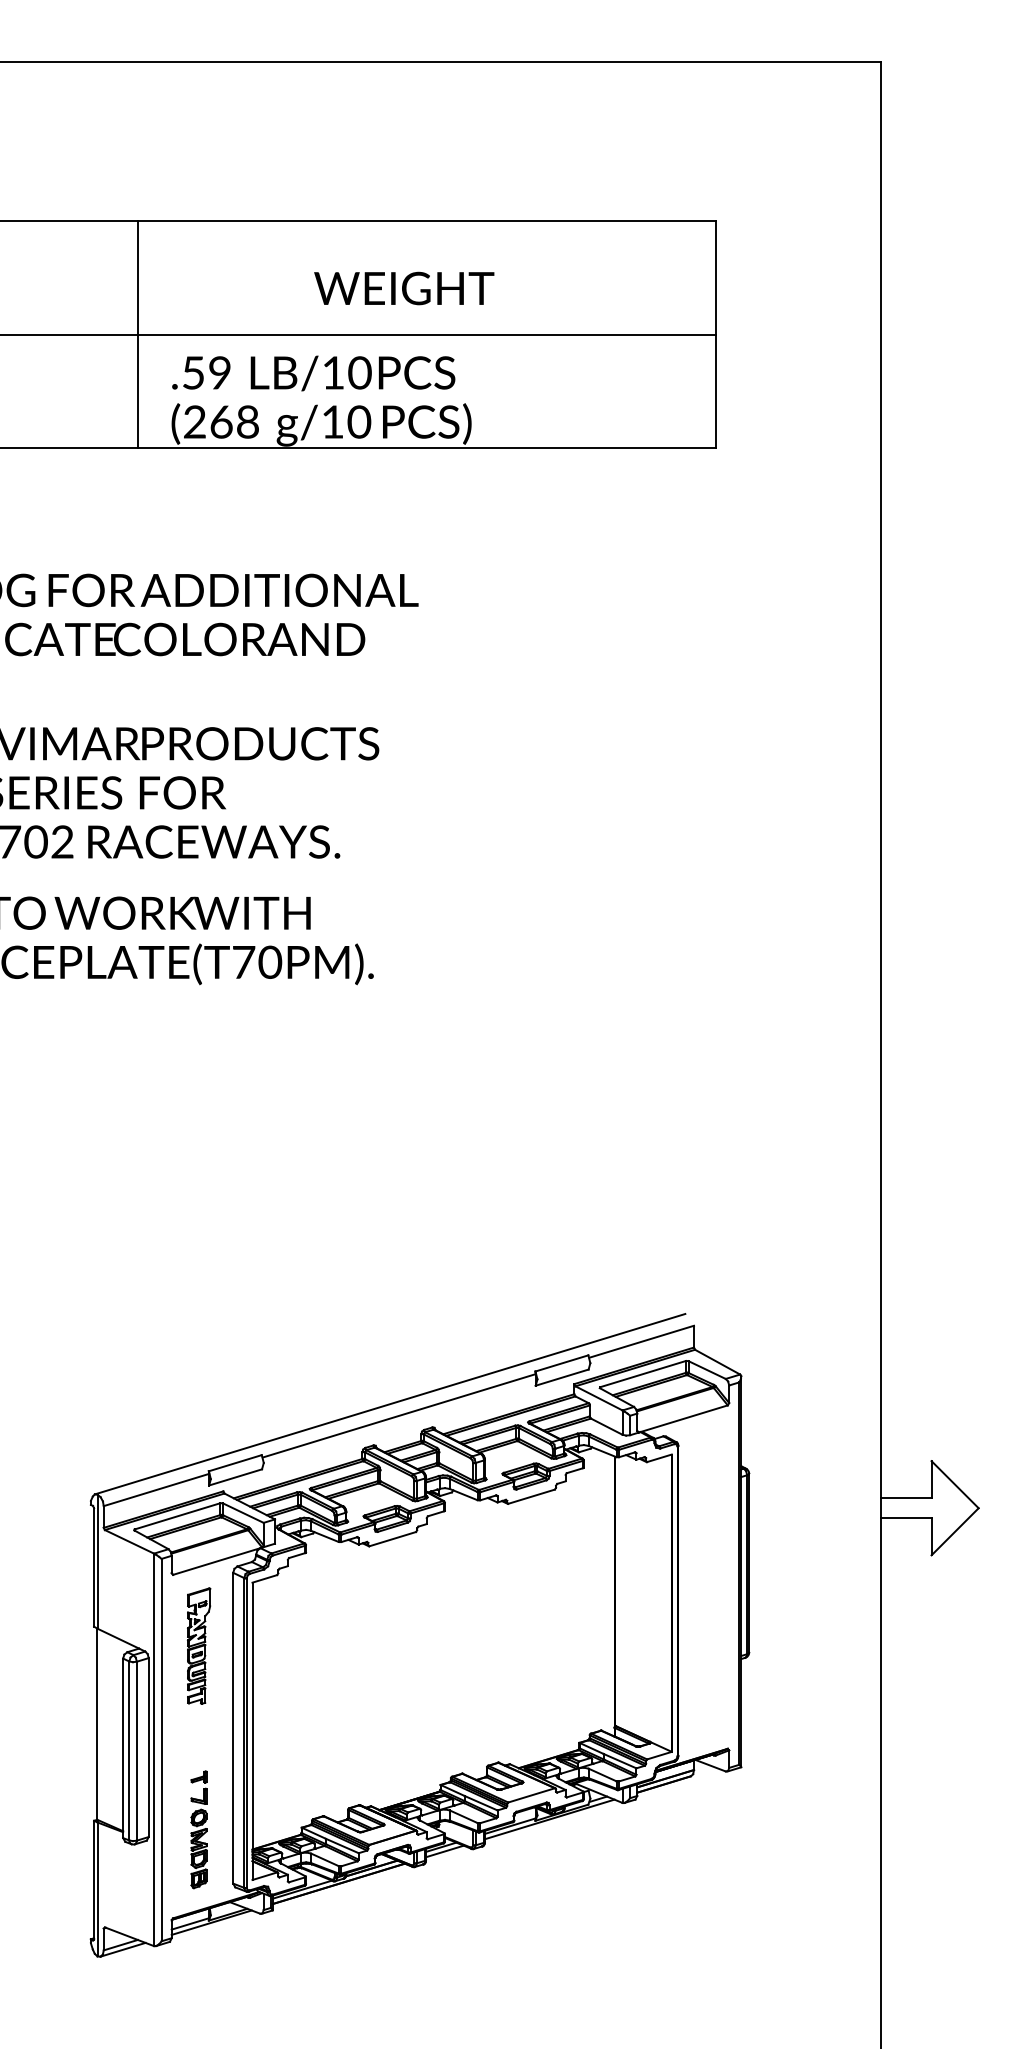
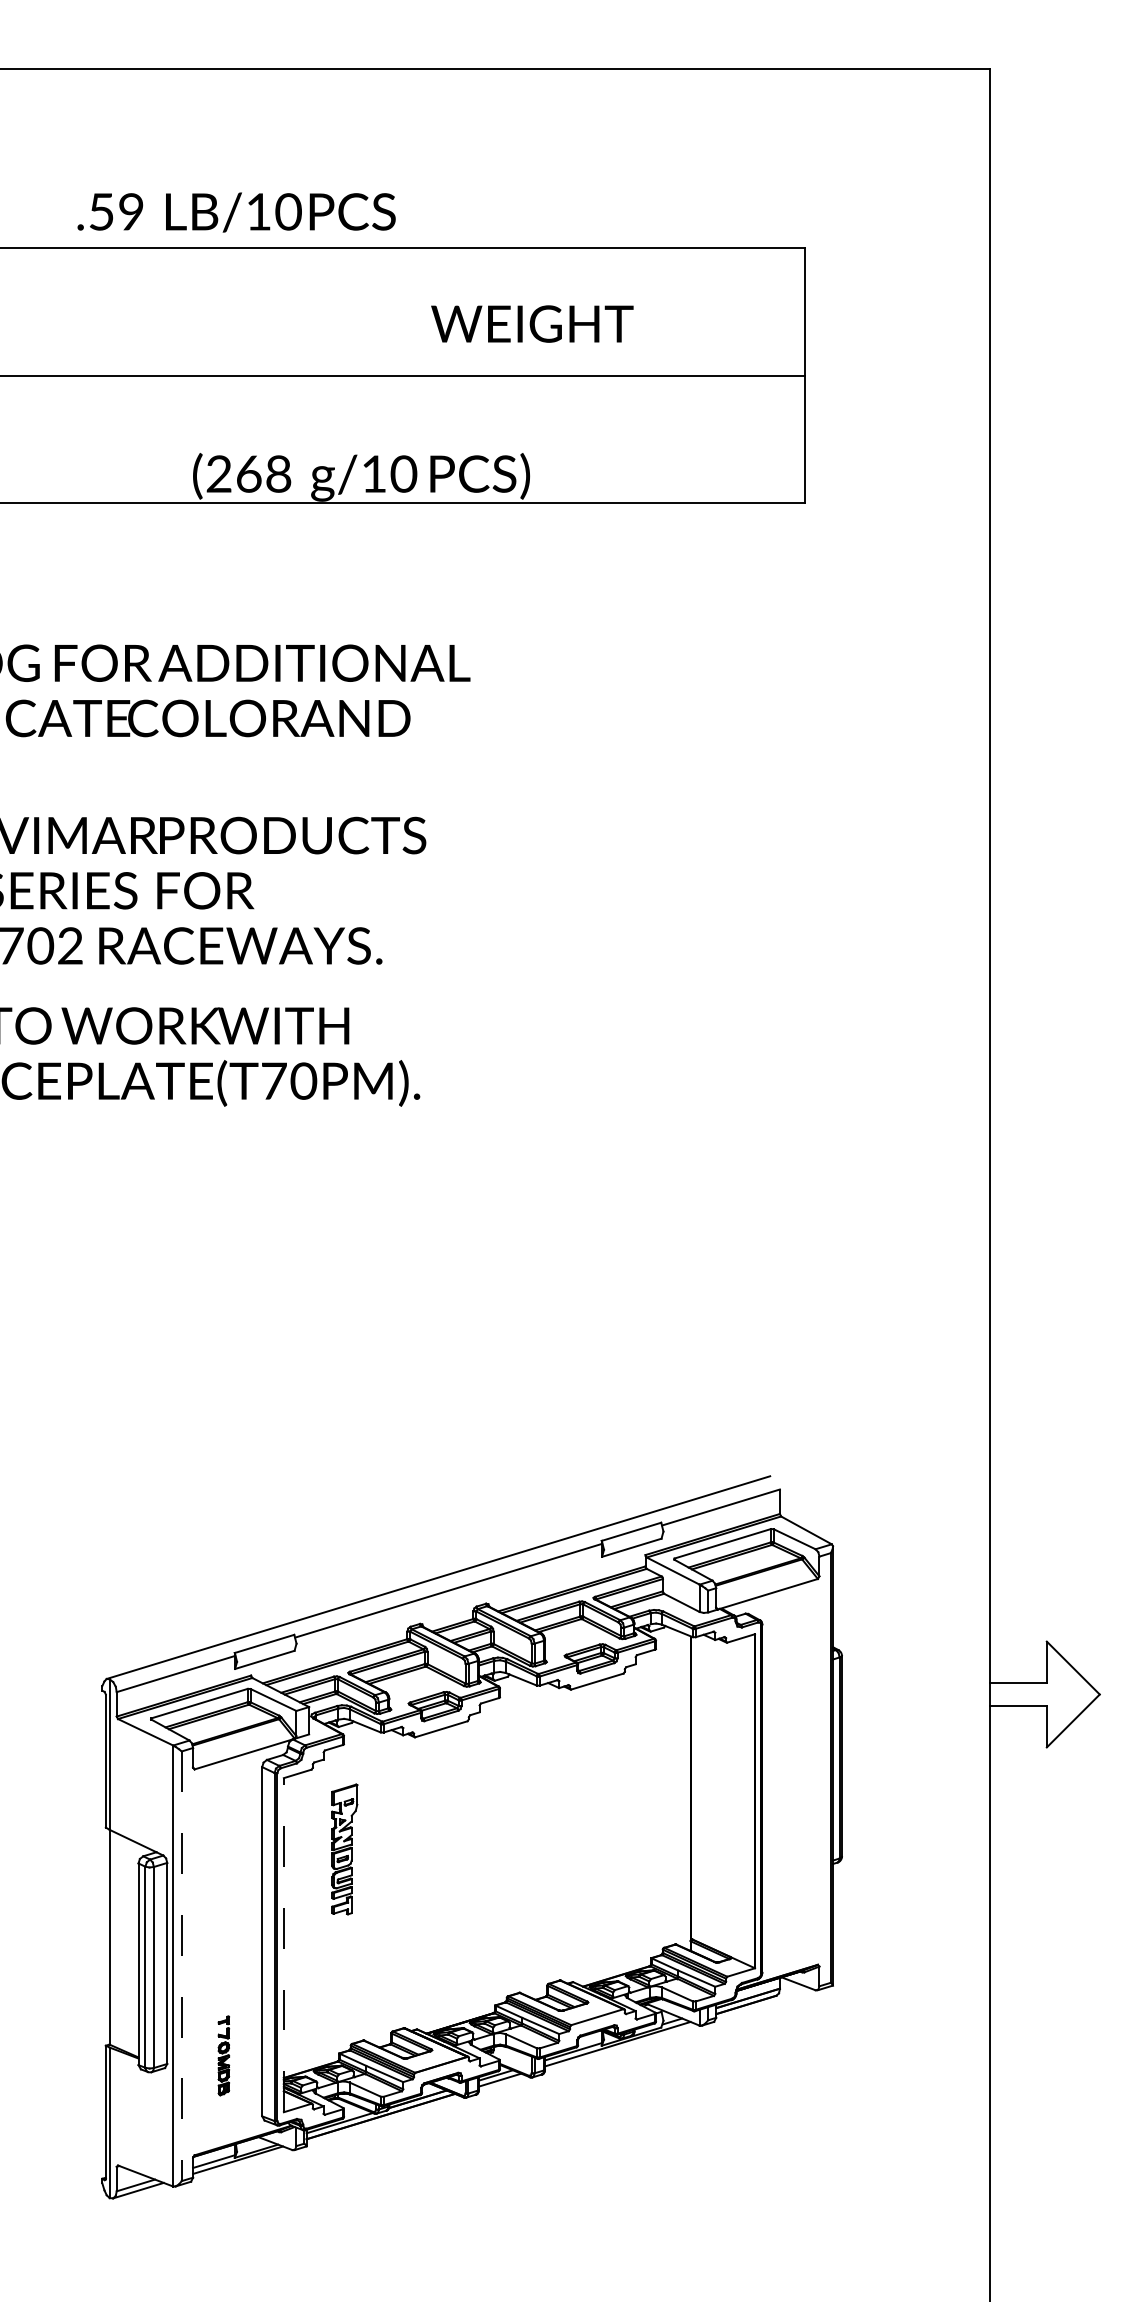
text: (404, 288) -> (532, 323), moved
line: (138, 334) -> (155, 375), removed
text: (313, 373) -> (236, 212), moved
part: (198, 1646) -> (344, 1849), moved
line: (252, 1730) -> (283, 1944), solid -> dashed
line: (161, 1750) -> (181, 1966), solid -> dashed
part: (198, 1829) -> (223, 2055), size x0.6

